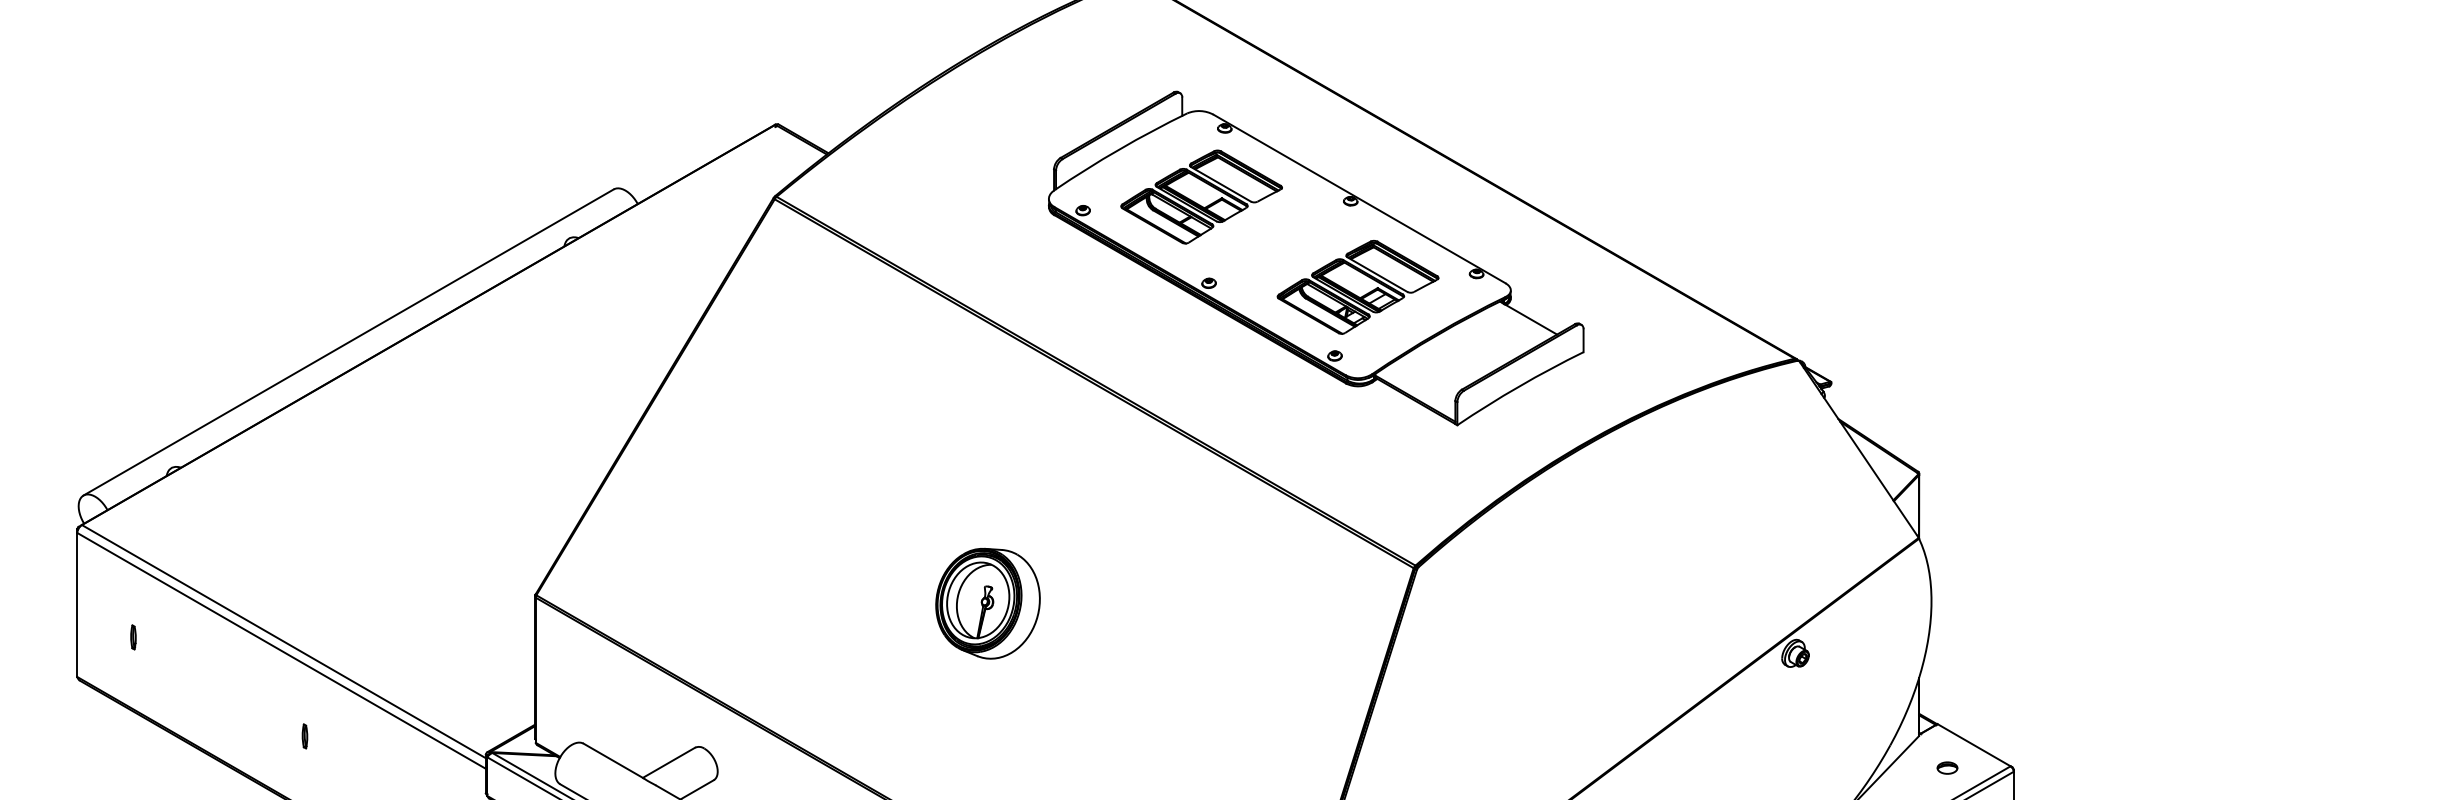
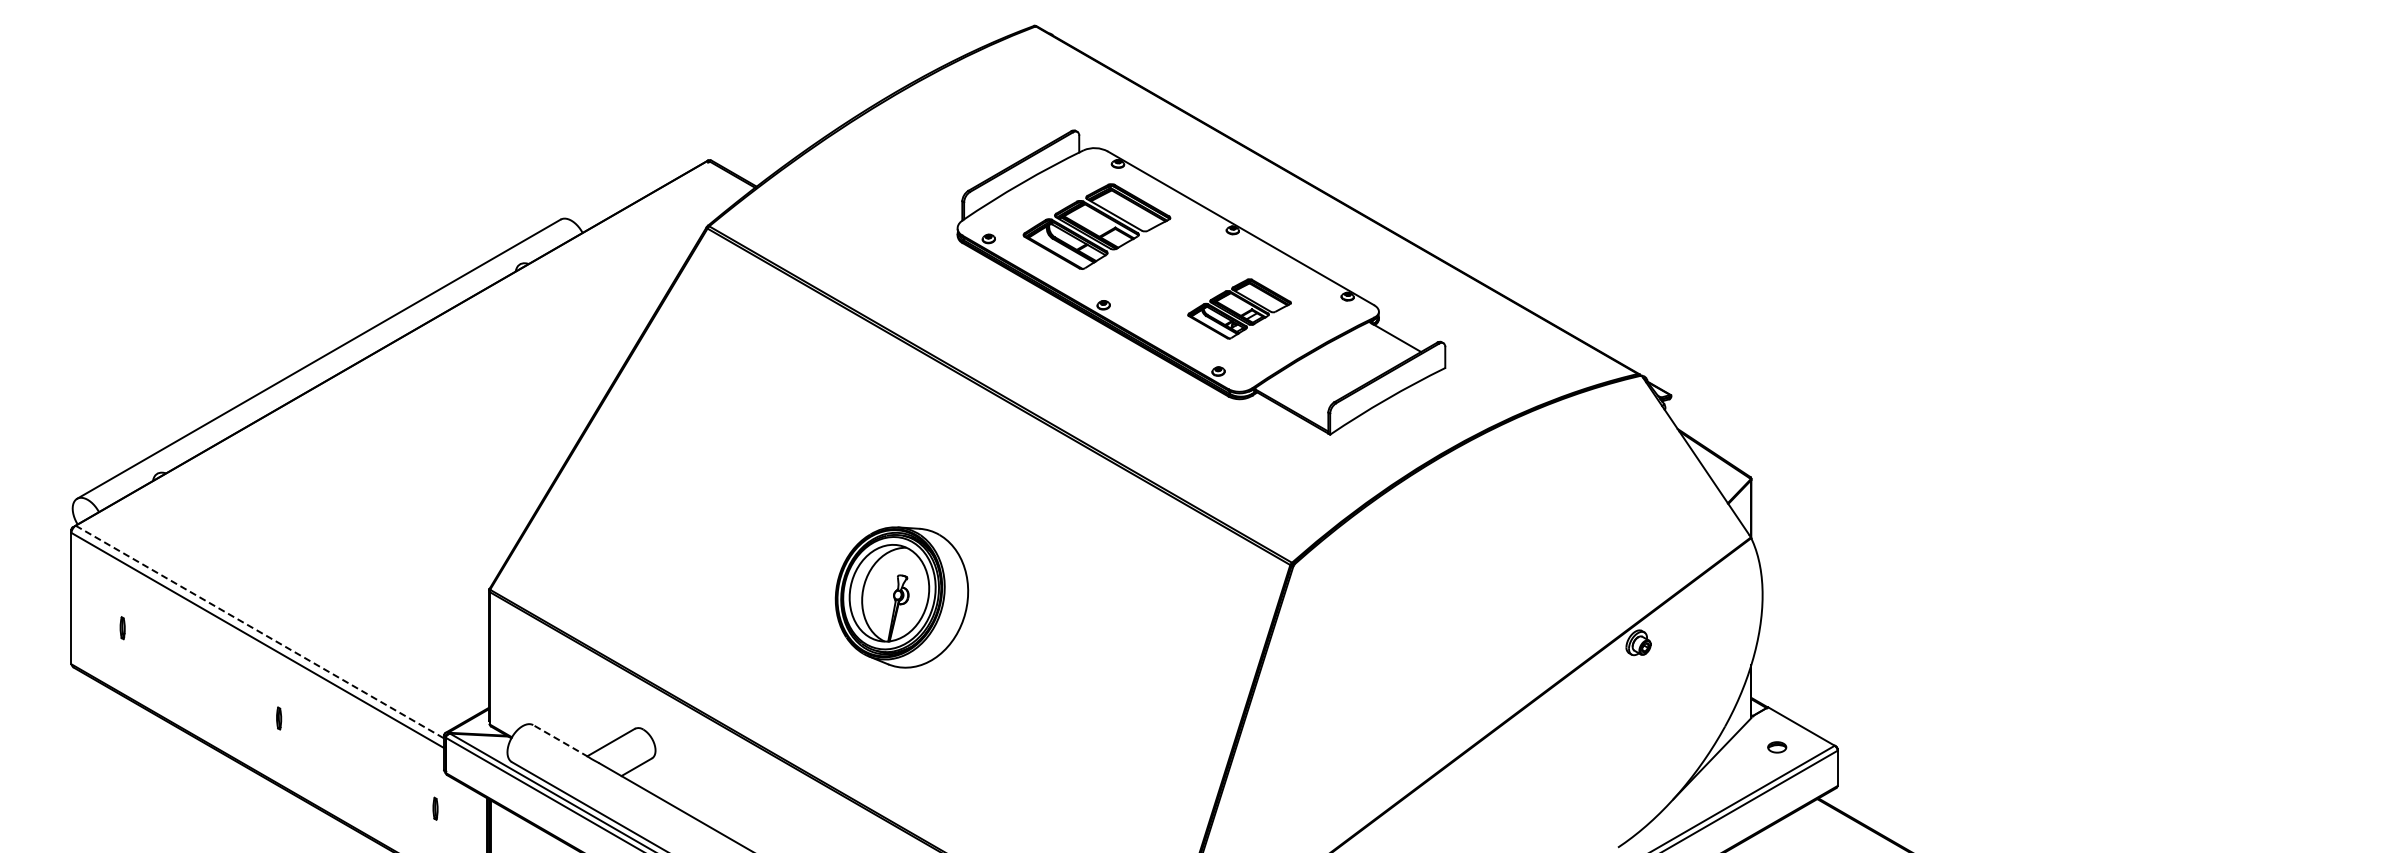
part: (1357, 286) -> (1239, 308), size x0.7
part: (988, 603) -> (902, 597), size x1.4
line: (283, 642) -> (259, 632), solid -> dashed
line: (613, 761) -> (560, 741), solid -> dashed

